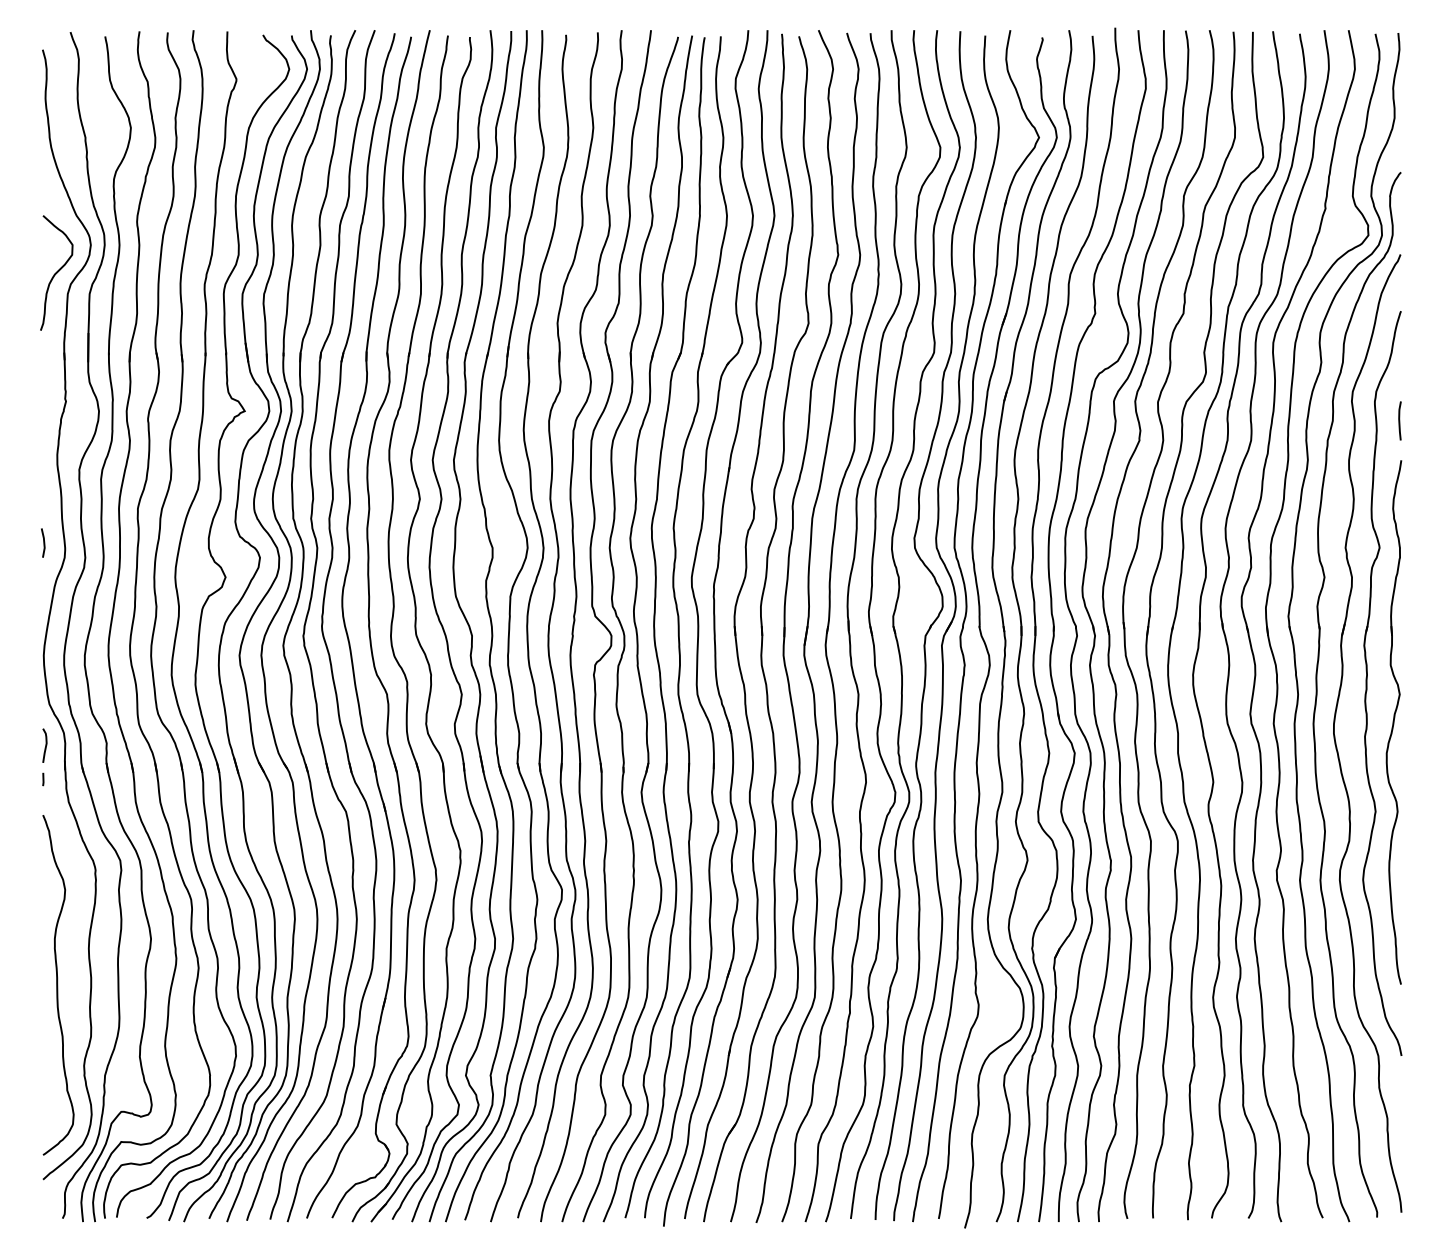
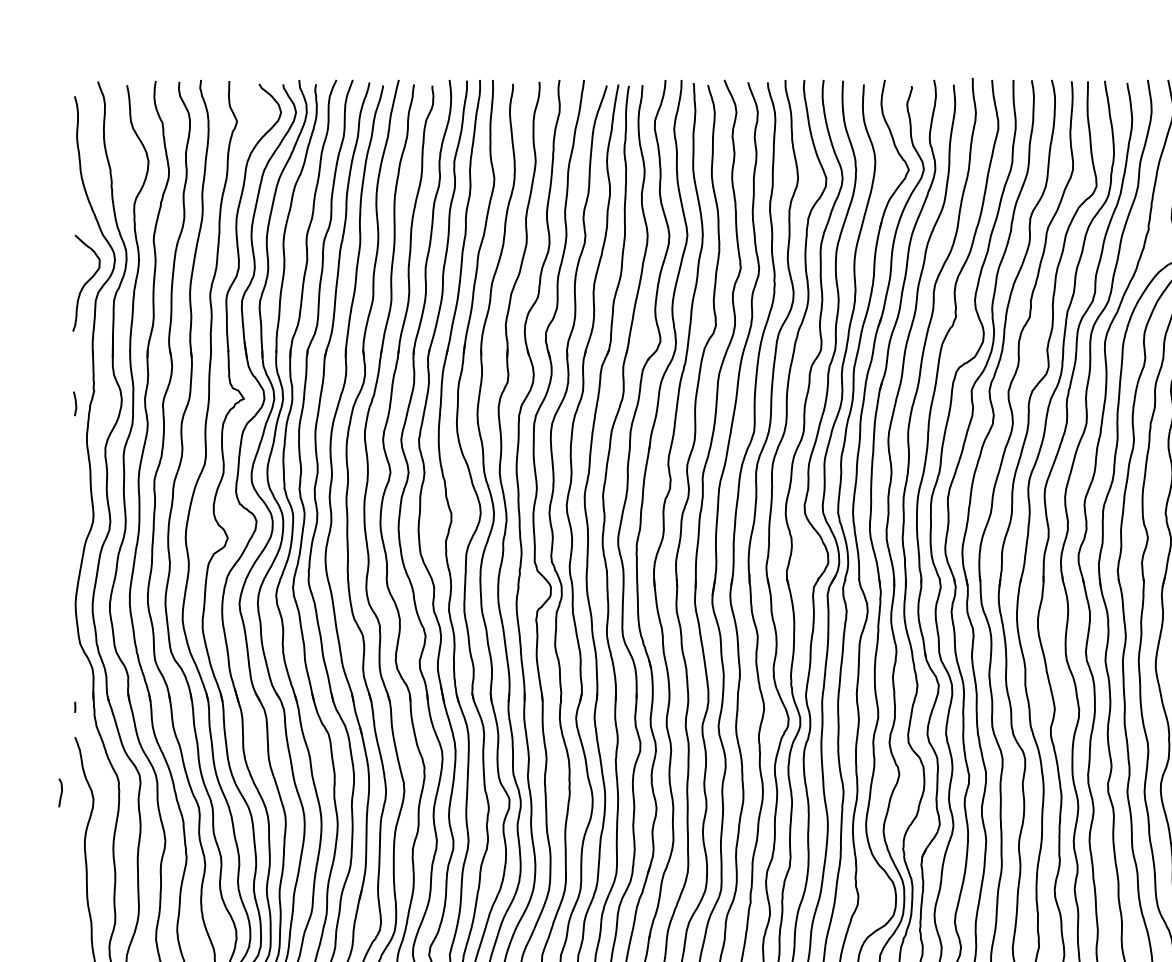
line: (43, 542) -> (75, 403), moved
curve: (45, 745) -> (61, 792), moved

